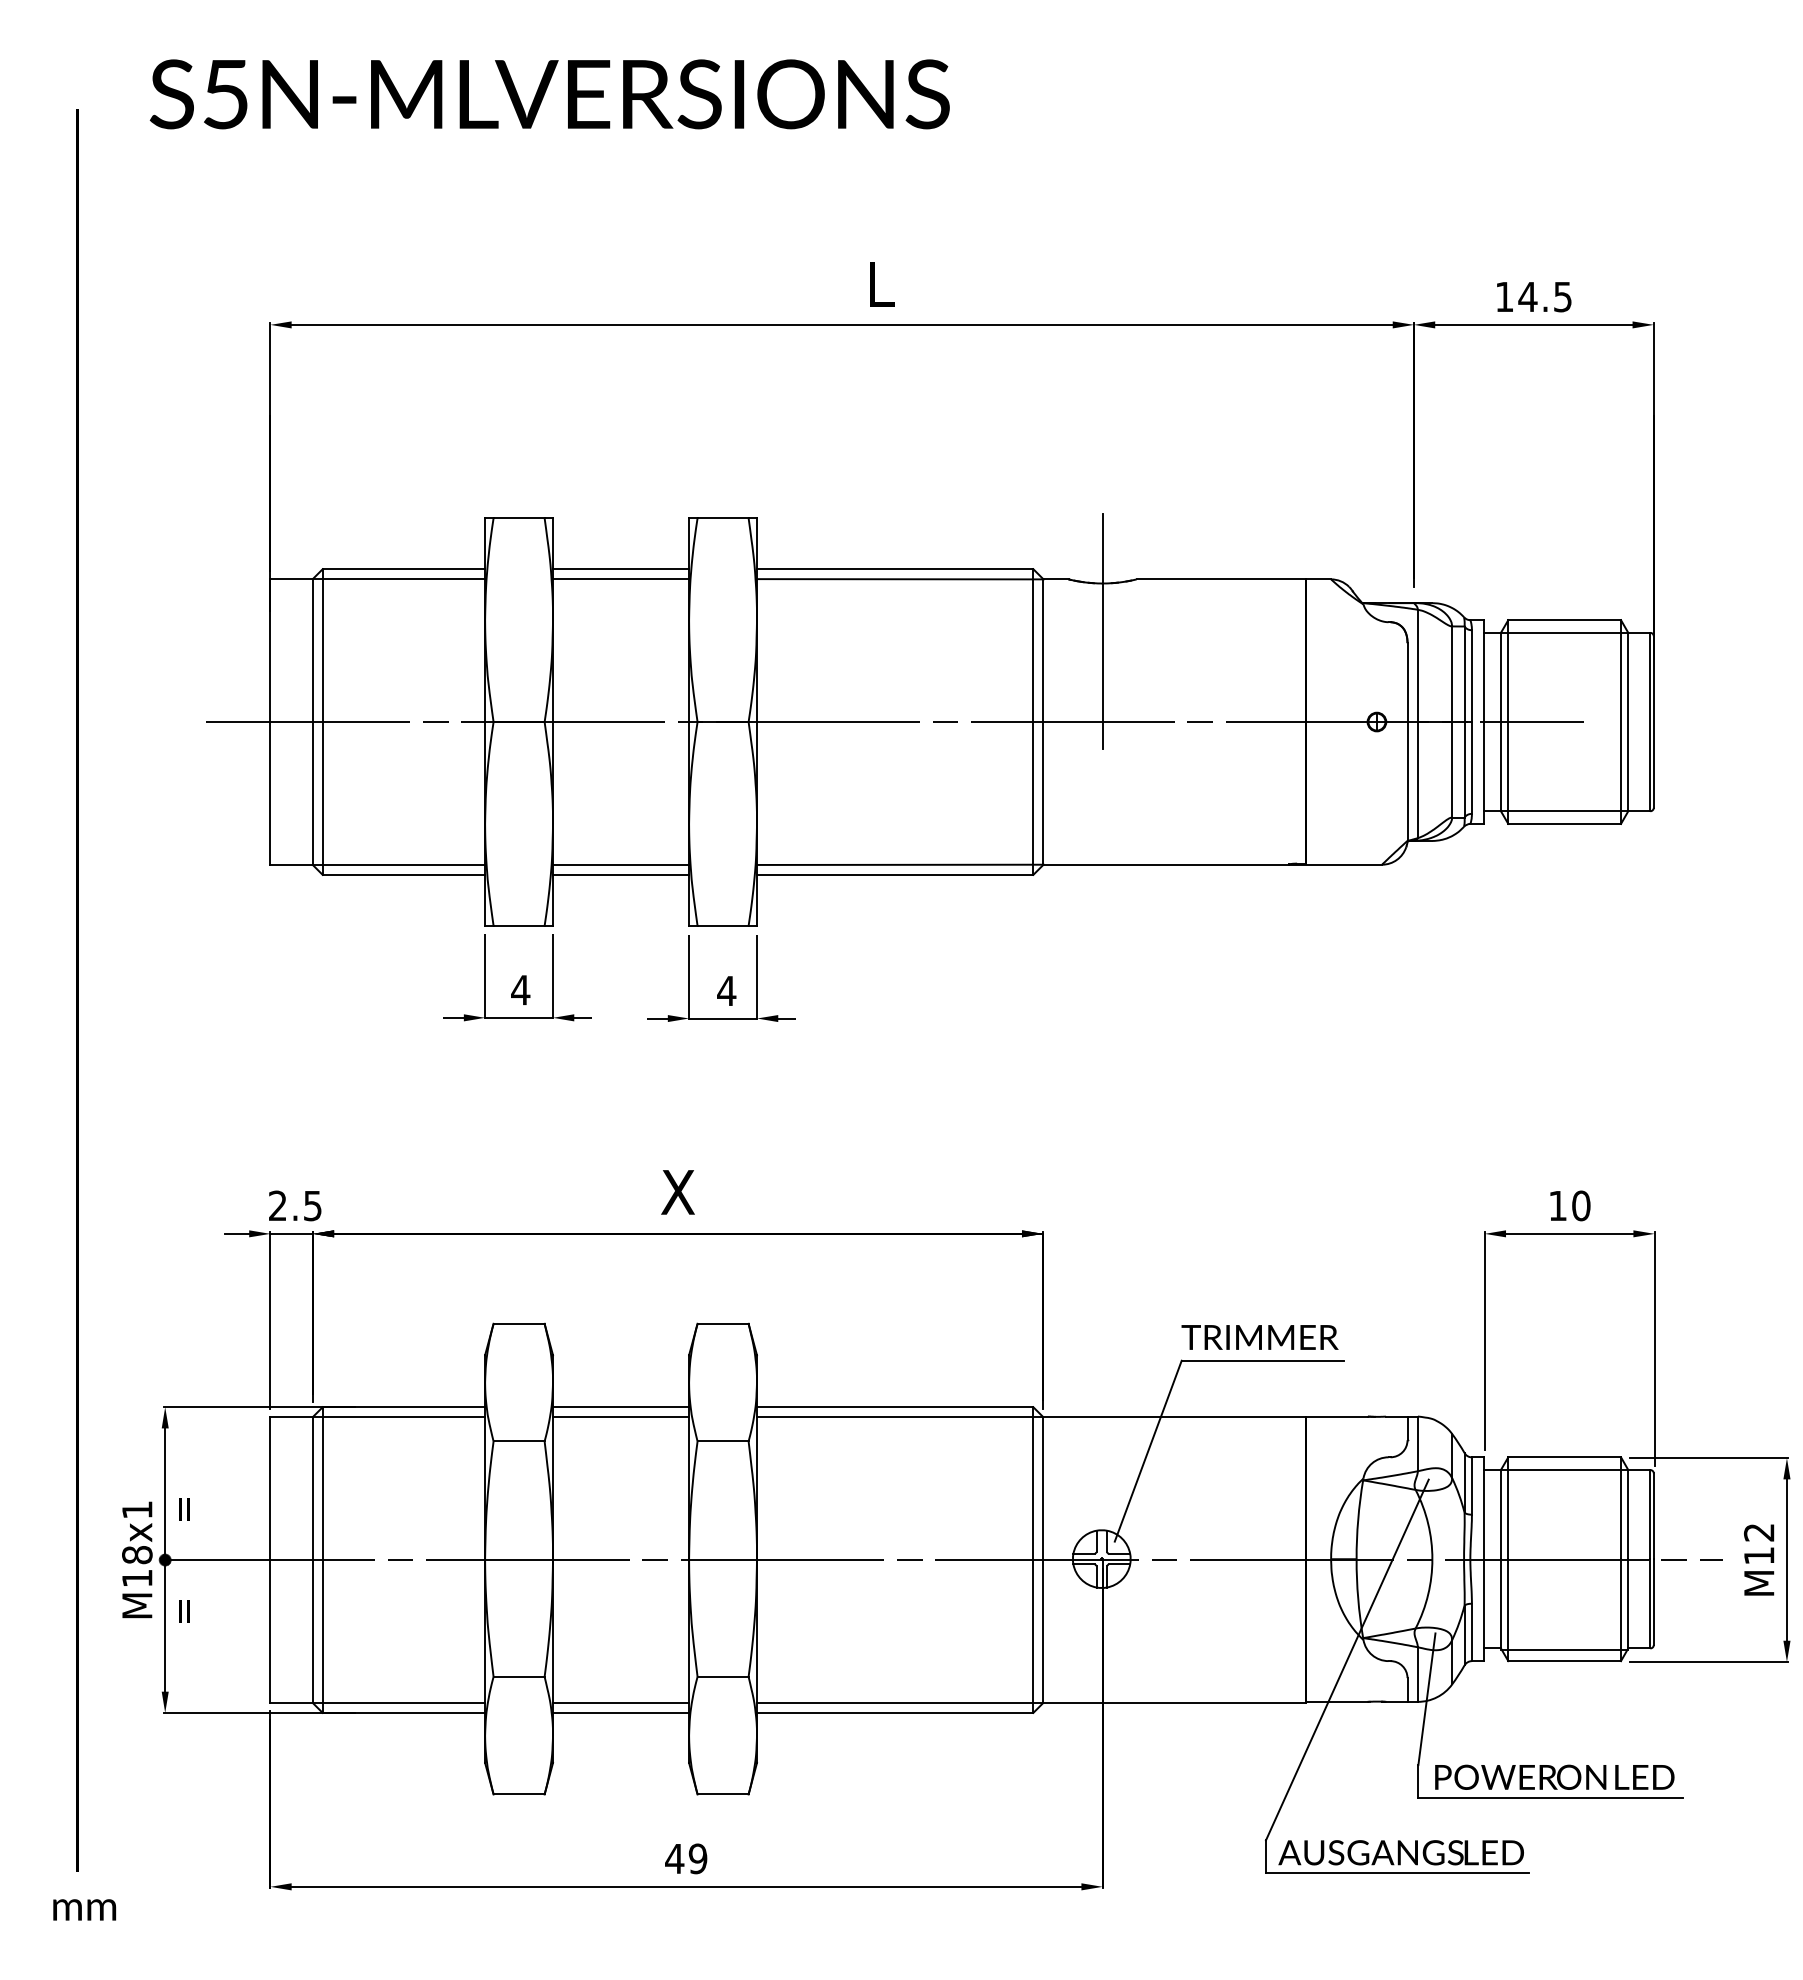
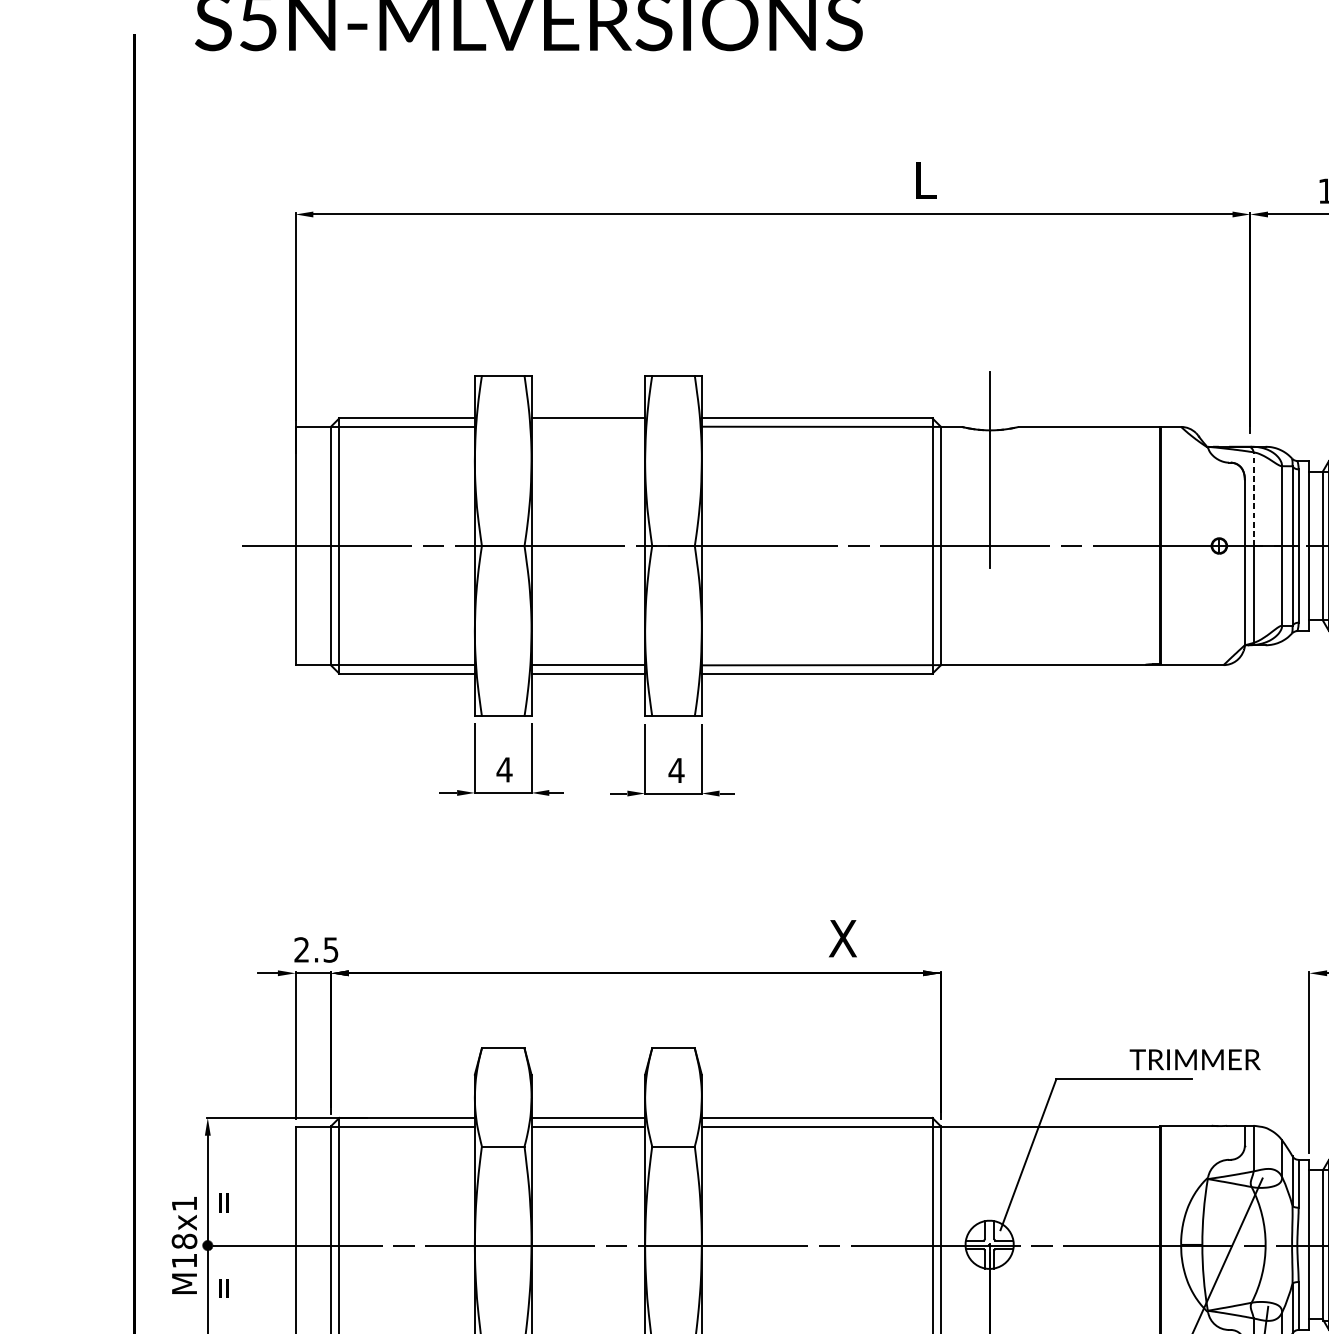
text: (882, 284) -> (926, 180), moved
line: (621, 579) -> (588, 427), removed
line: (1417, 665) -> (1253, 498), solid -> dashed
text: (677, 1192) -> (842, 938), moved
text: (1259, 1337) -> (1194, 1059), moved

